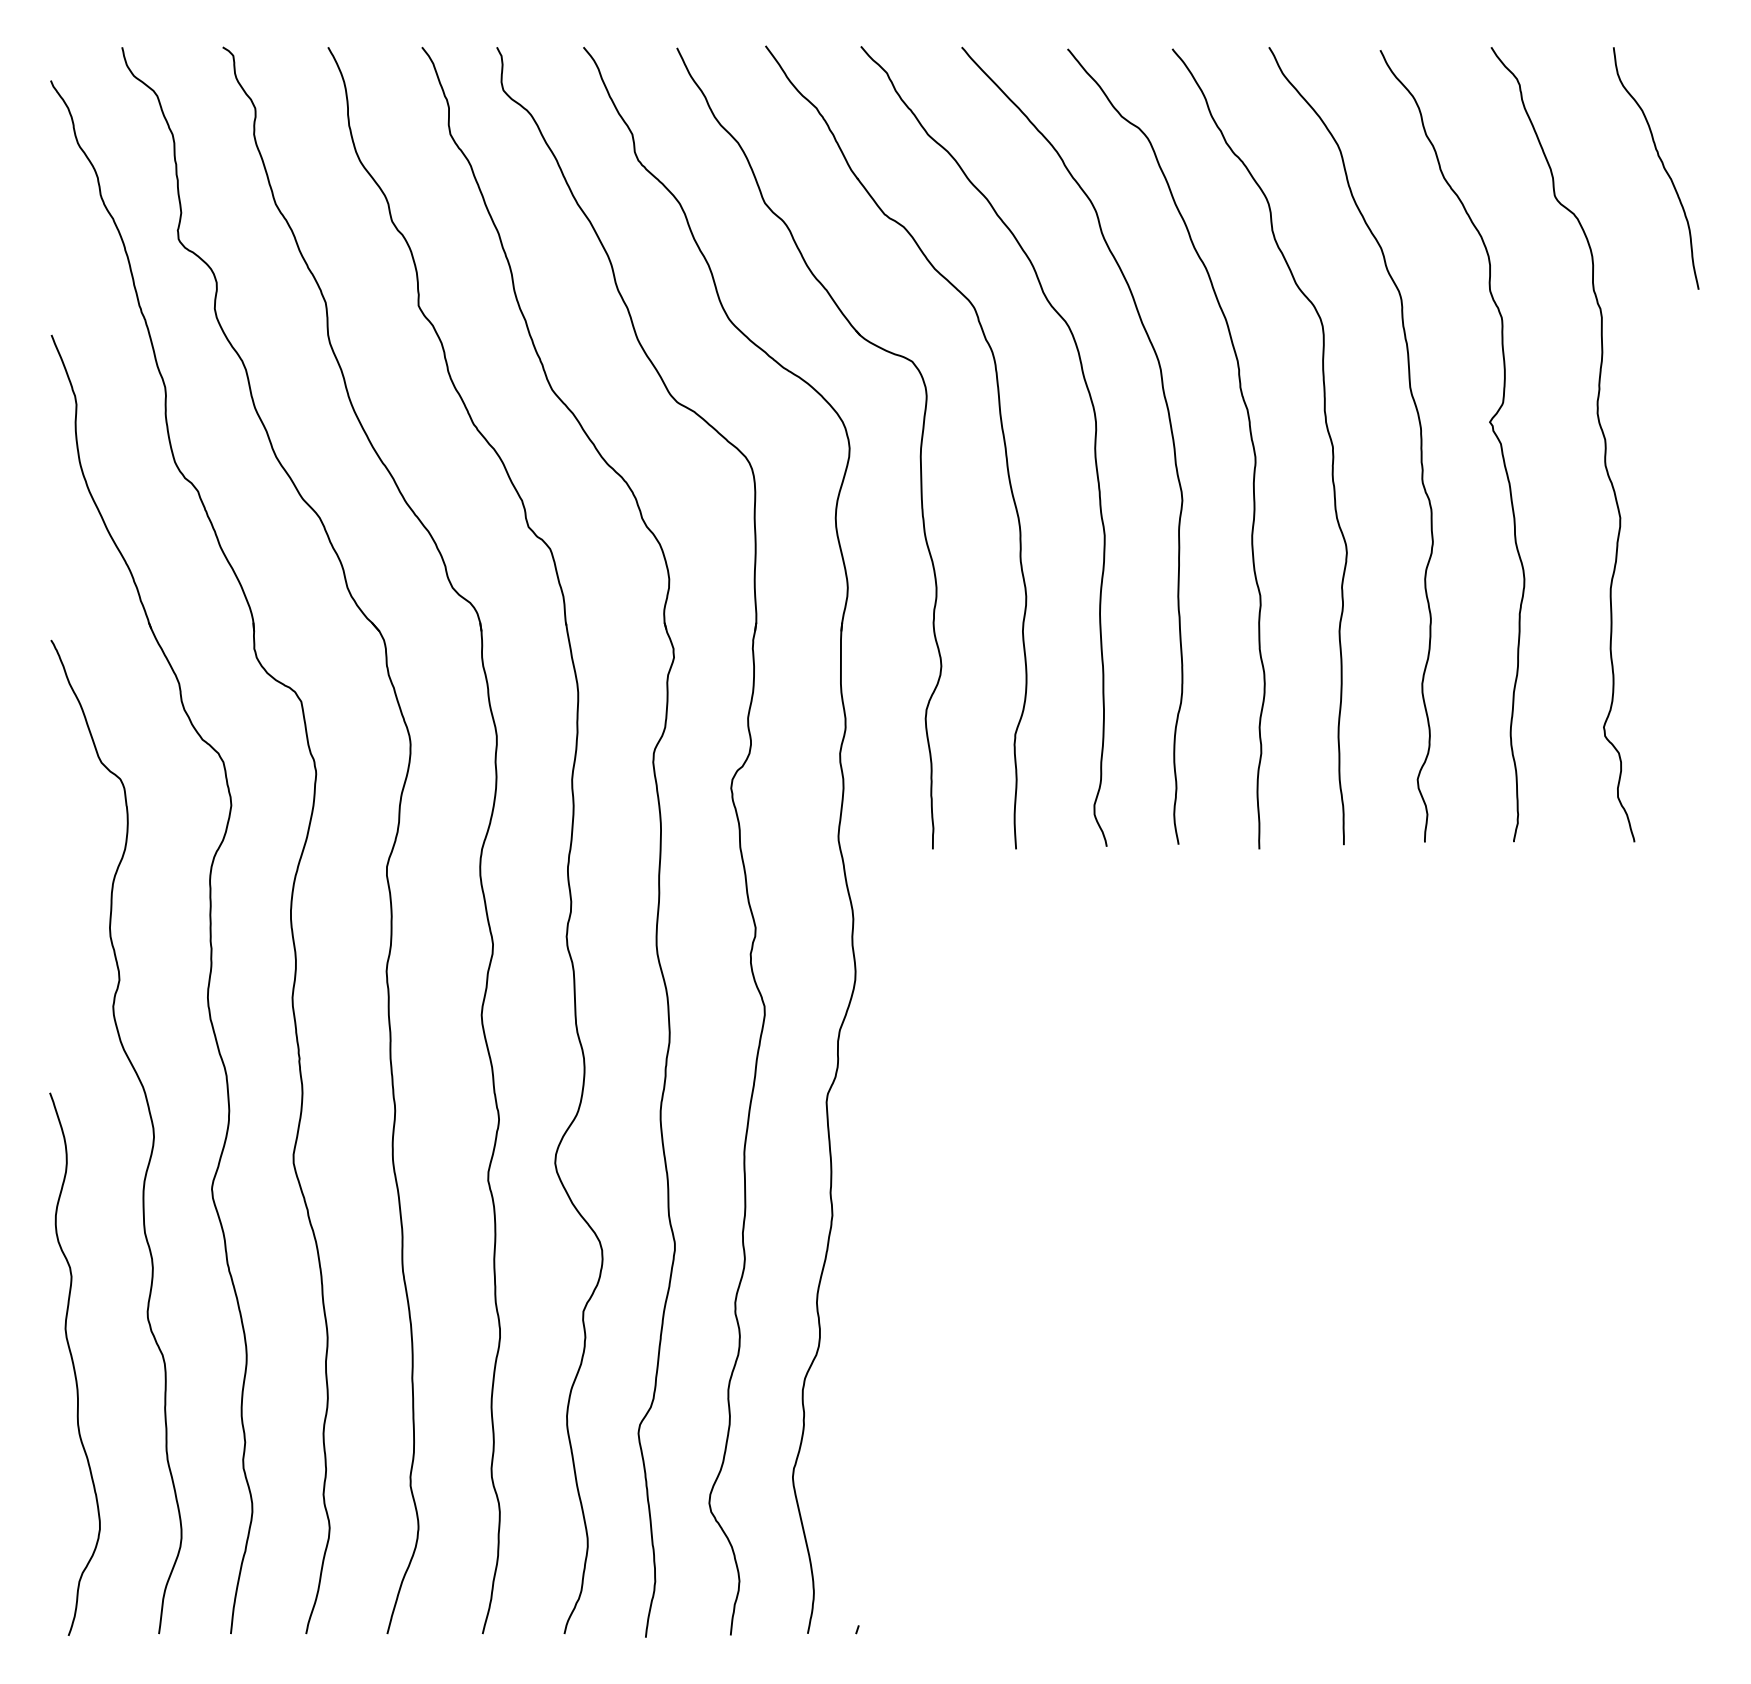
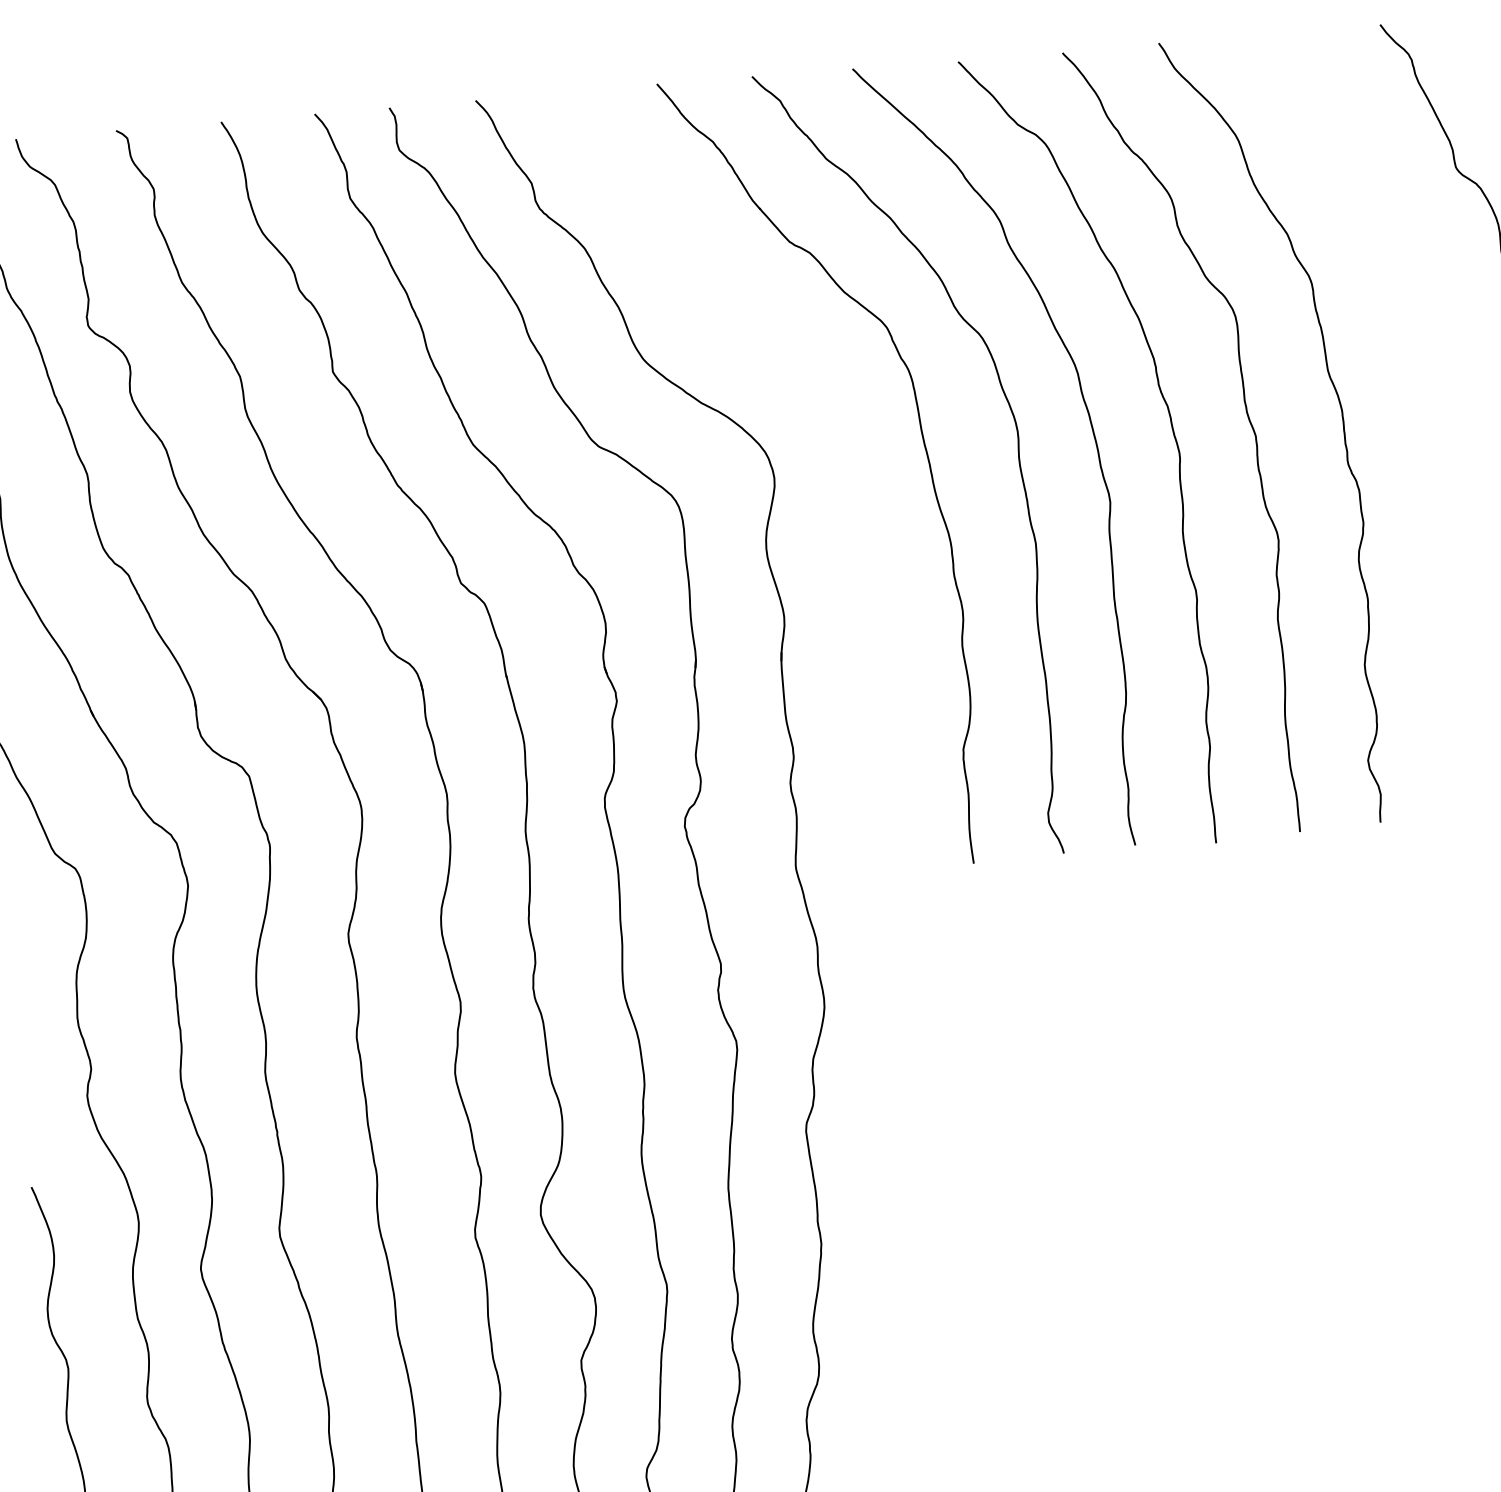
curve: (1492, 431) -> (1413, 407), removed
part: (919, 455) -> (844, 479), removed

